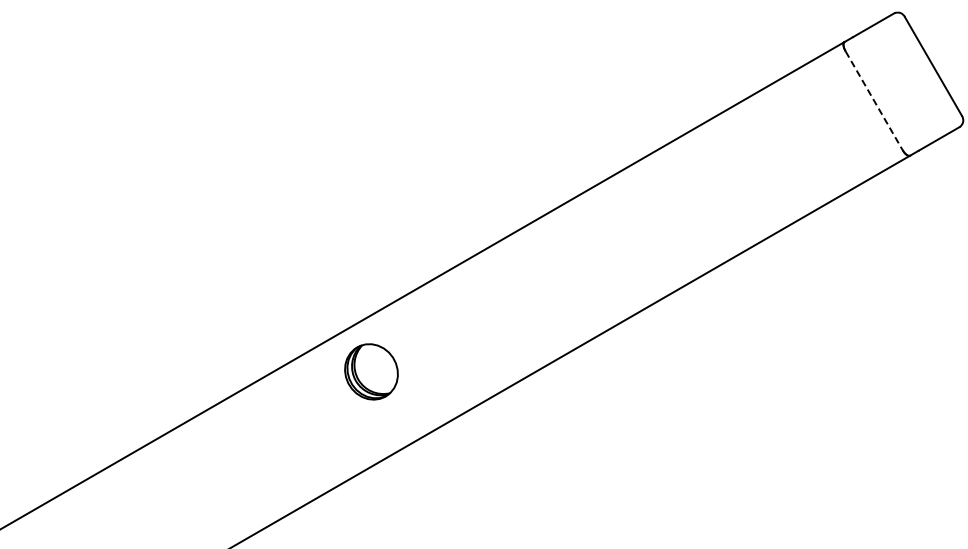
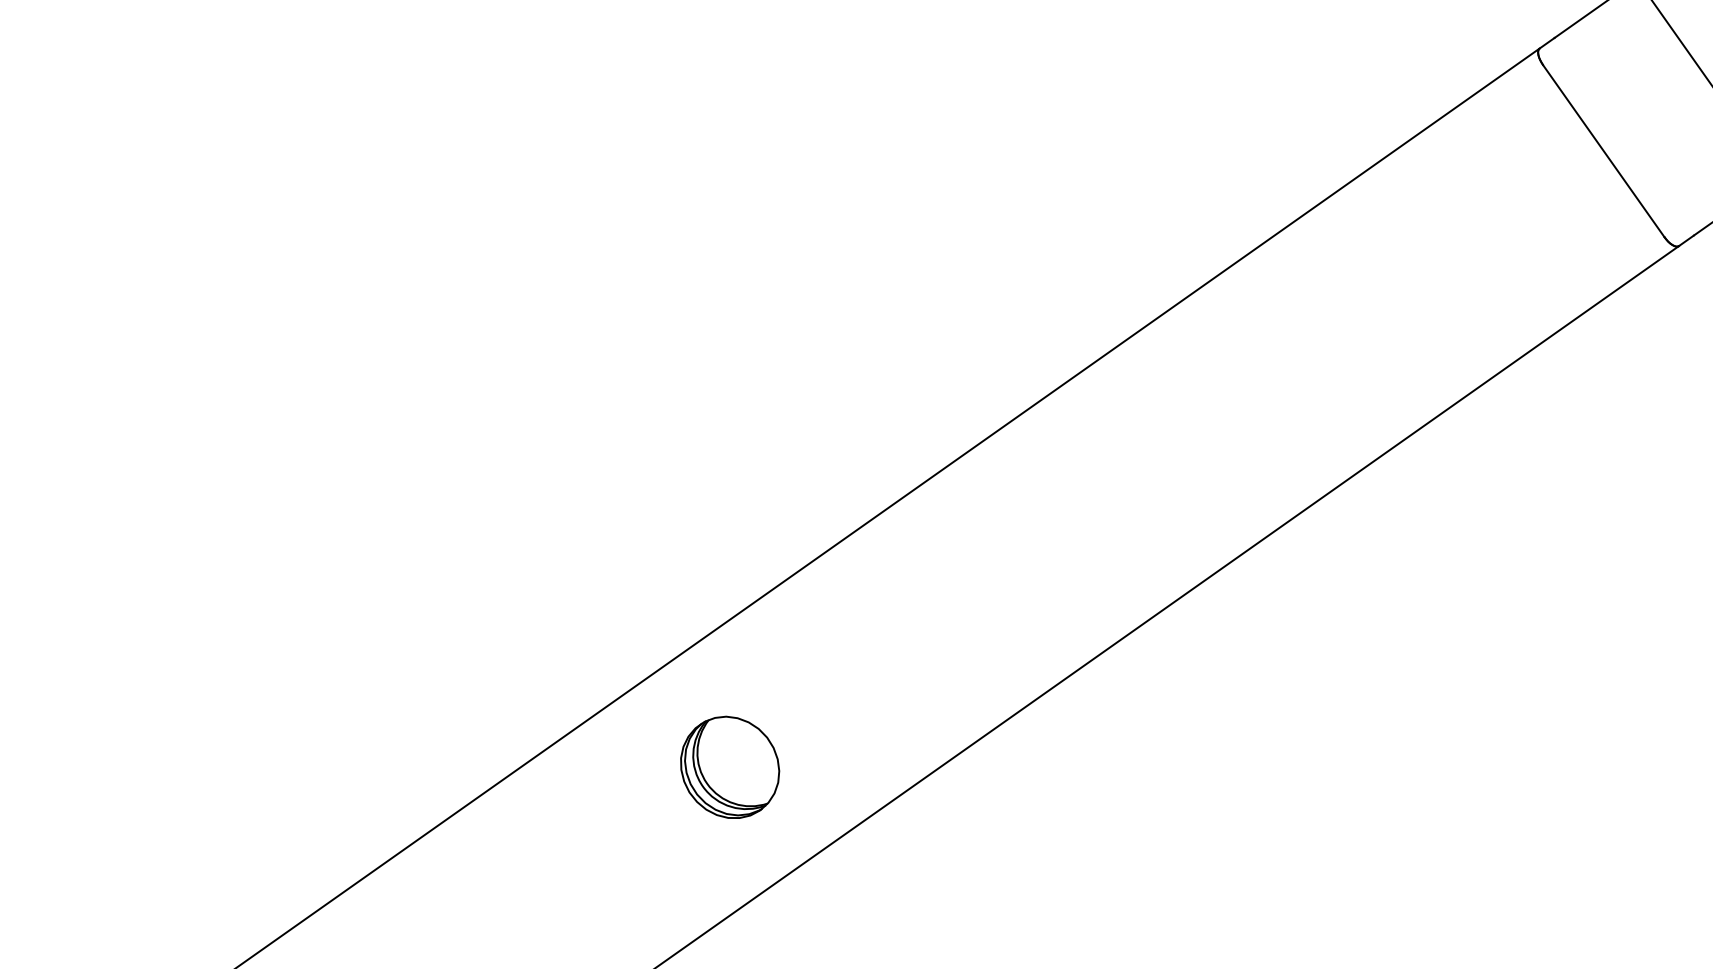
line: (874, 100) -> (1604, 150), dashed -> solid
part: (371, 371) -> (730, 766), moved

